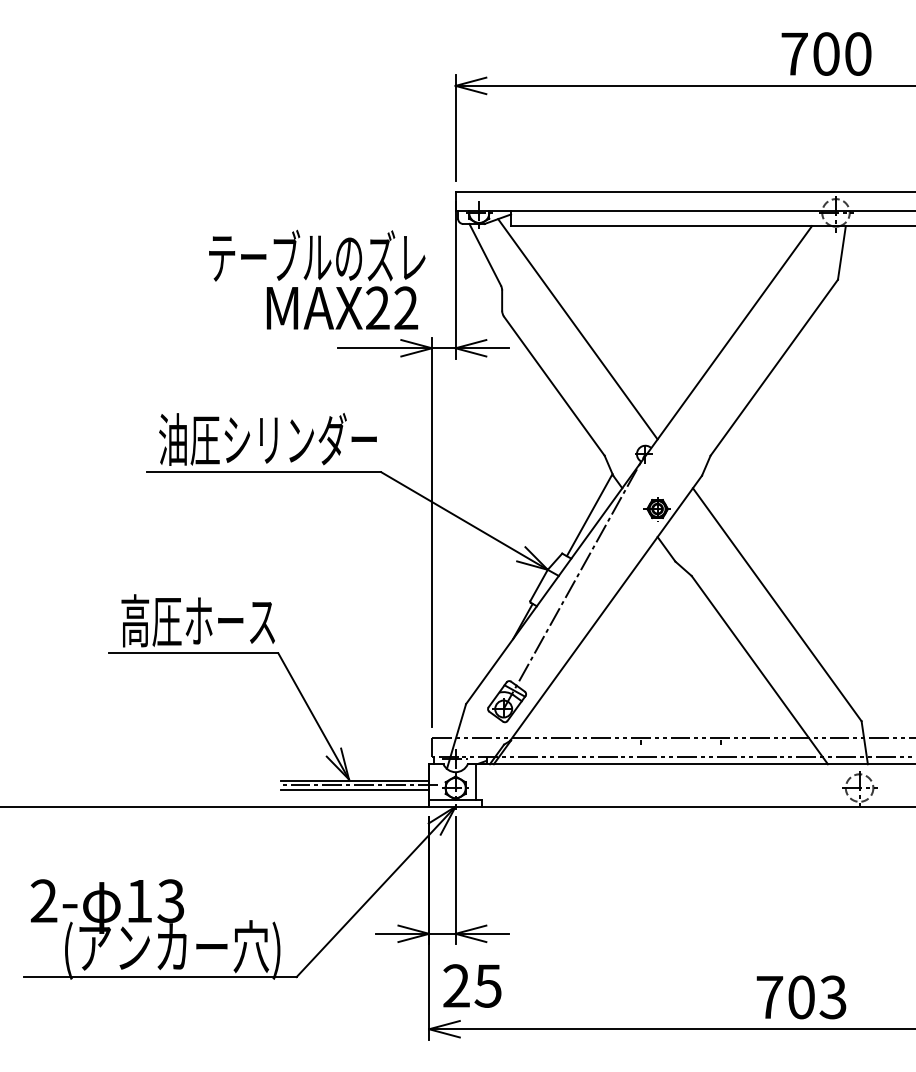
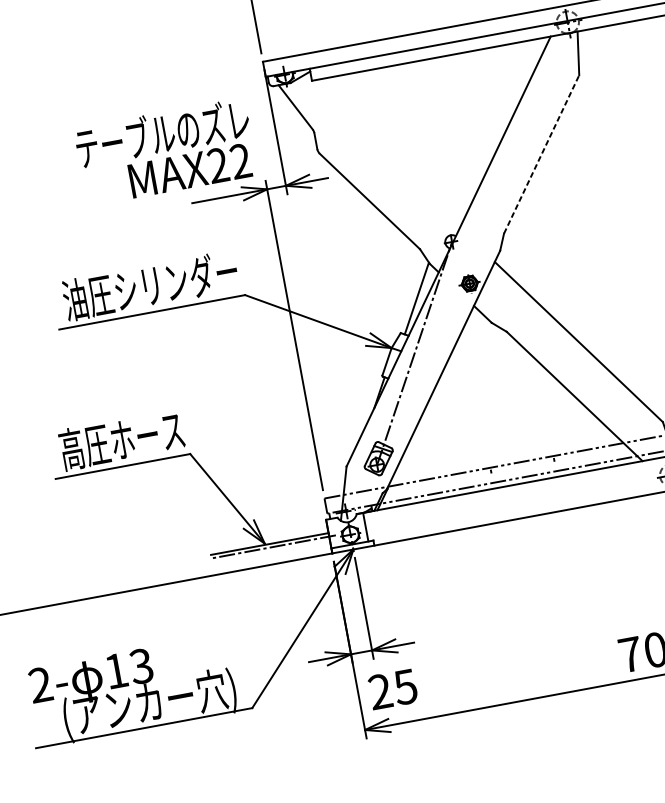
line: (577, 329) -> (379, 153), removed
line: (774, 367) -> (541, 154), solid -> dashed
line: (354, 789) -> (270, 550), removed

